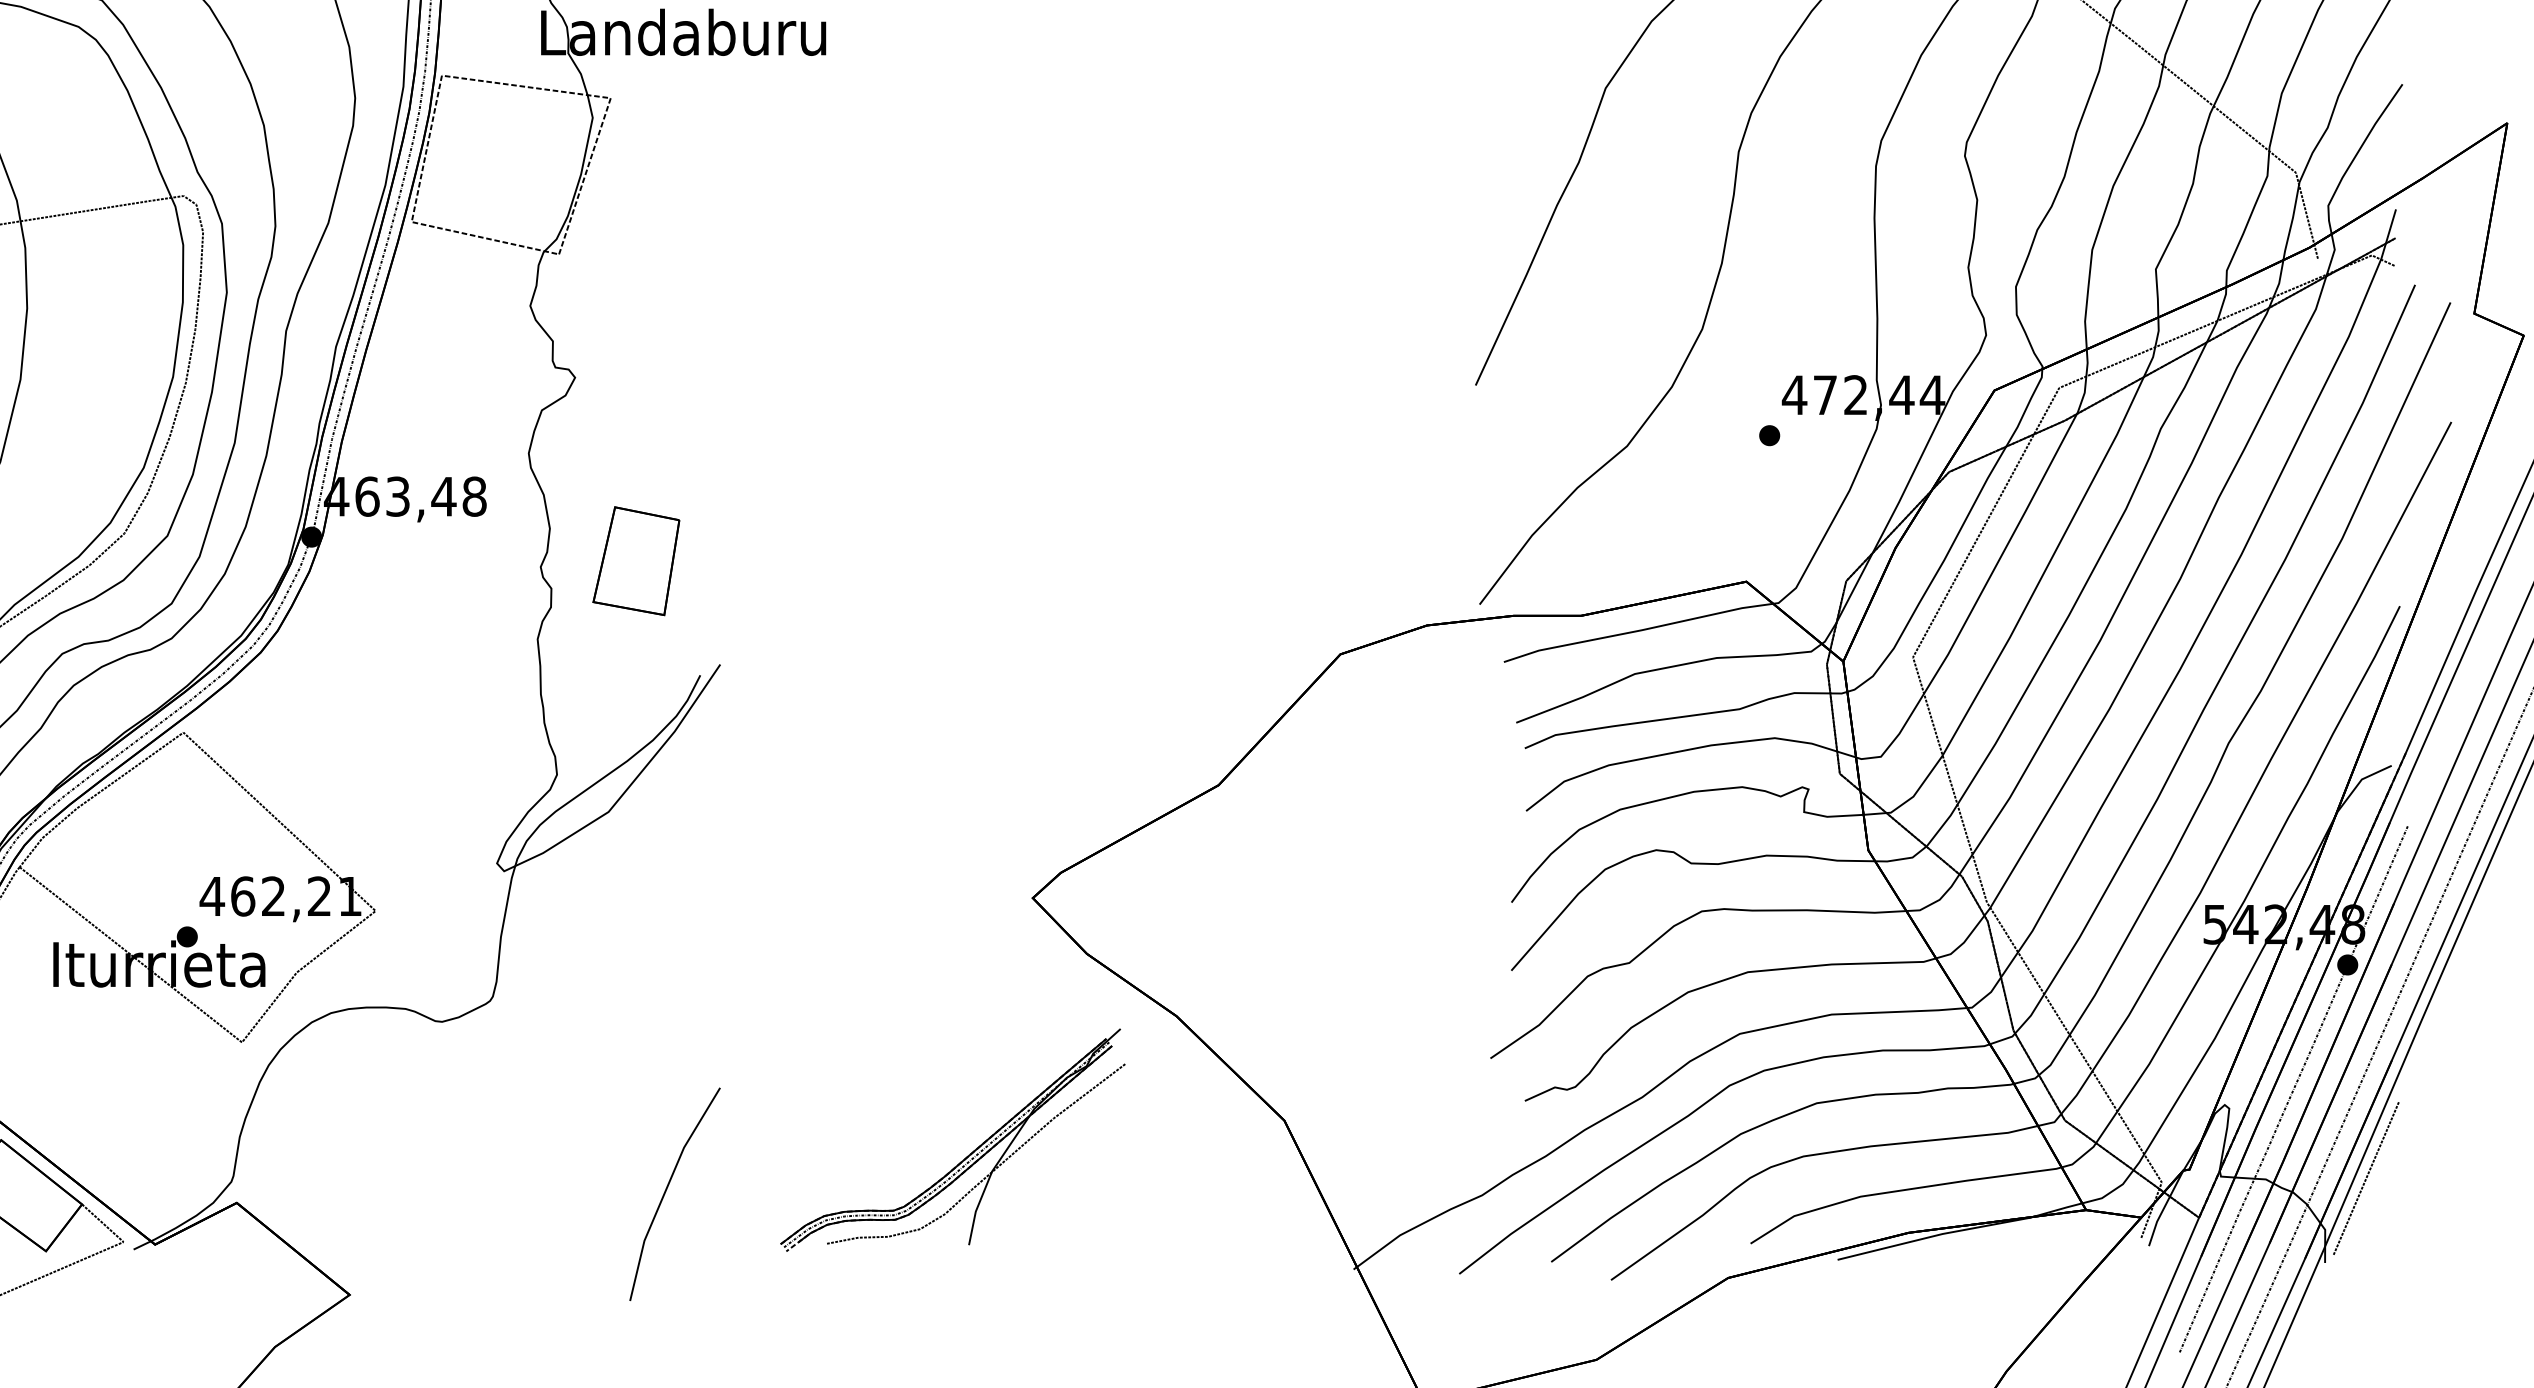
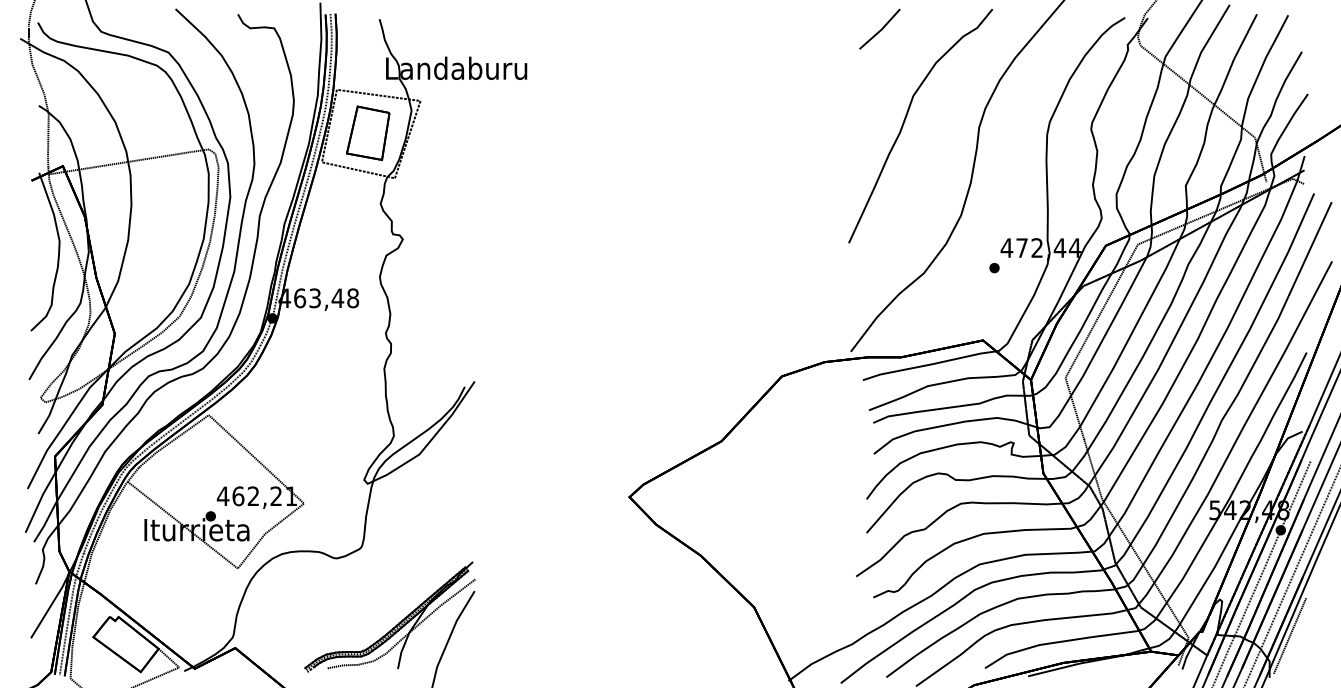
part: (636, 559) -> (368, 132), moved
part: (968, 1153) -> (397, 623), moved

